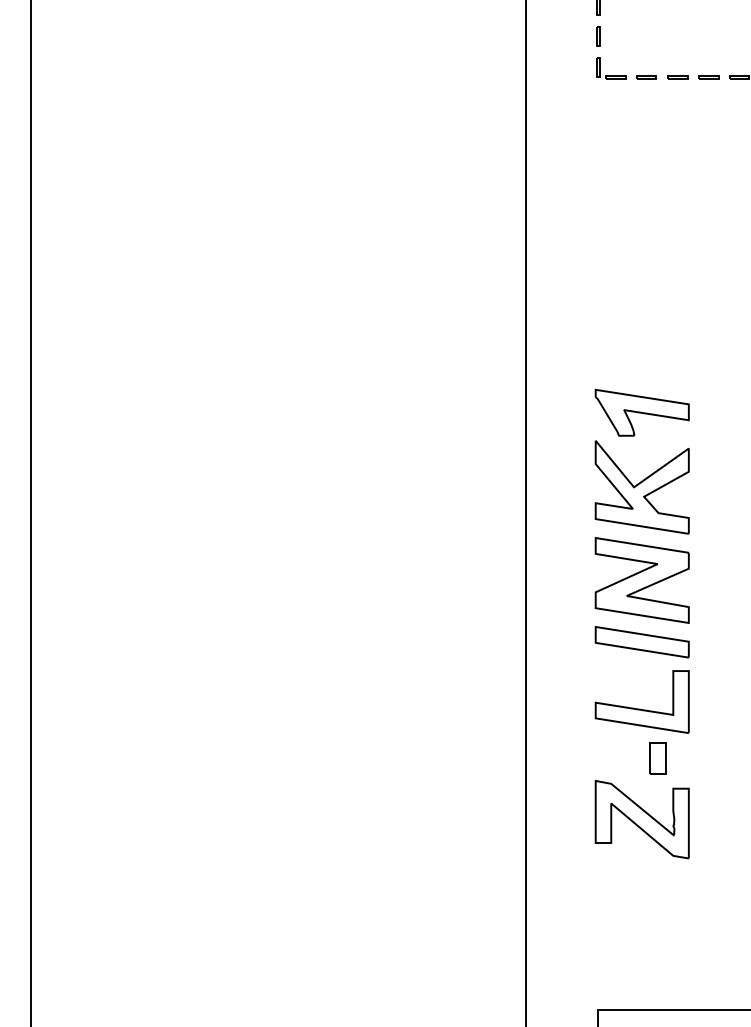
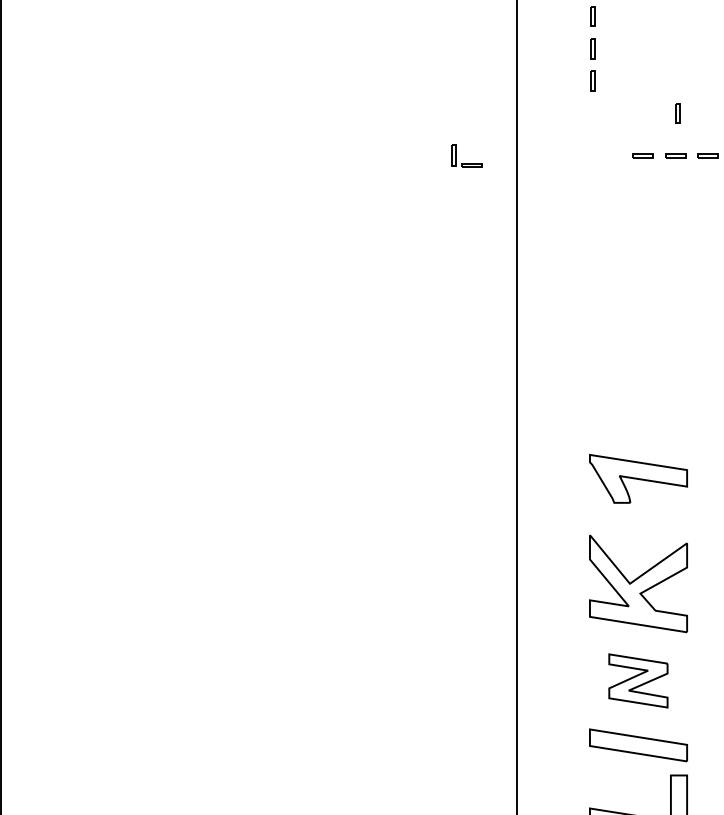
line: (597, 36) -> (677, 113), moved
part: (611, 75) -> (467, 163), moved
part: (641, 412) -> (637, 478), moved
part: (641, 580) -> (637, 680), size x0.6

